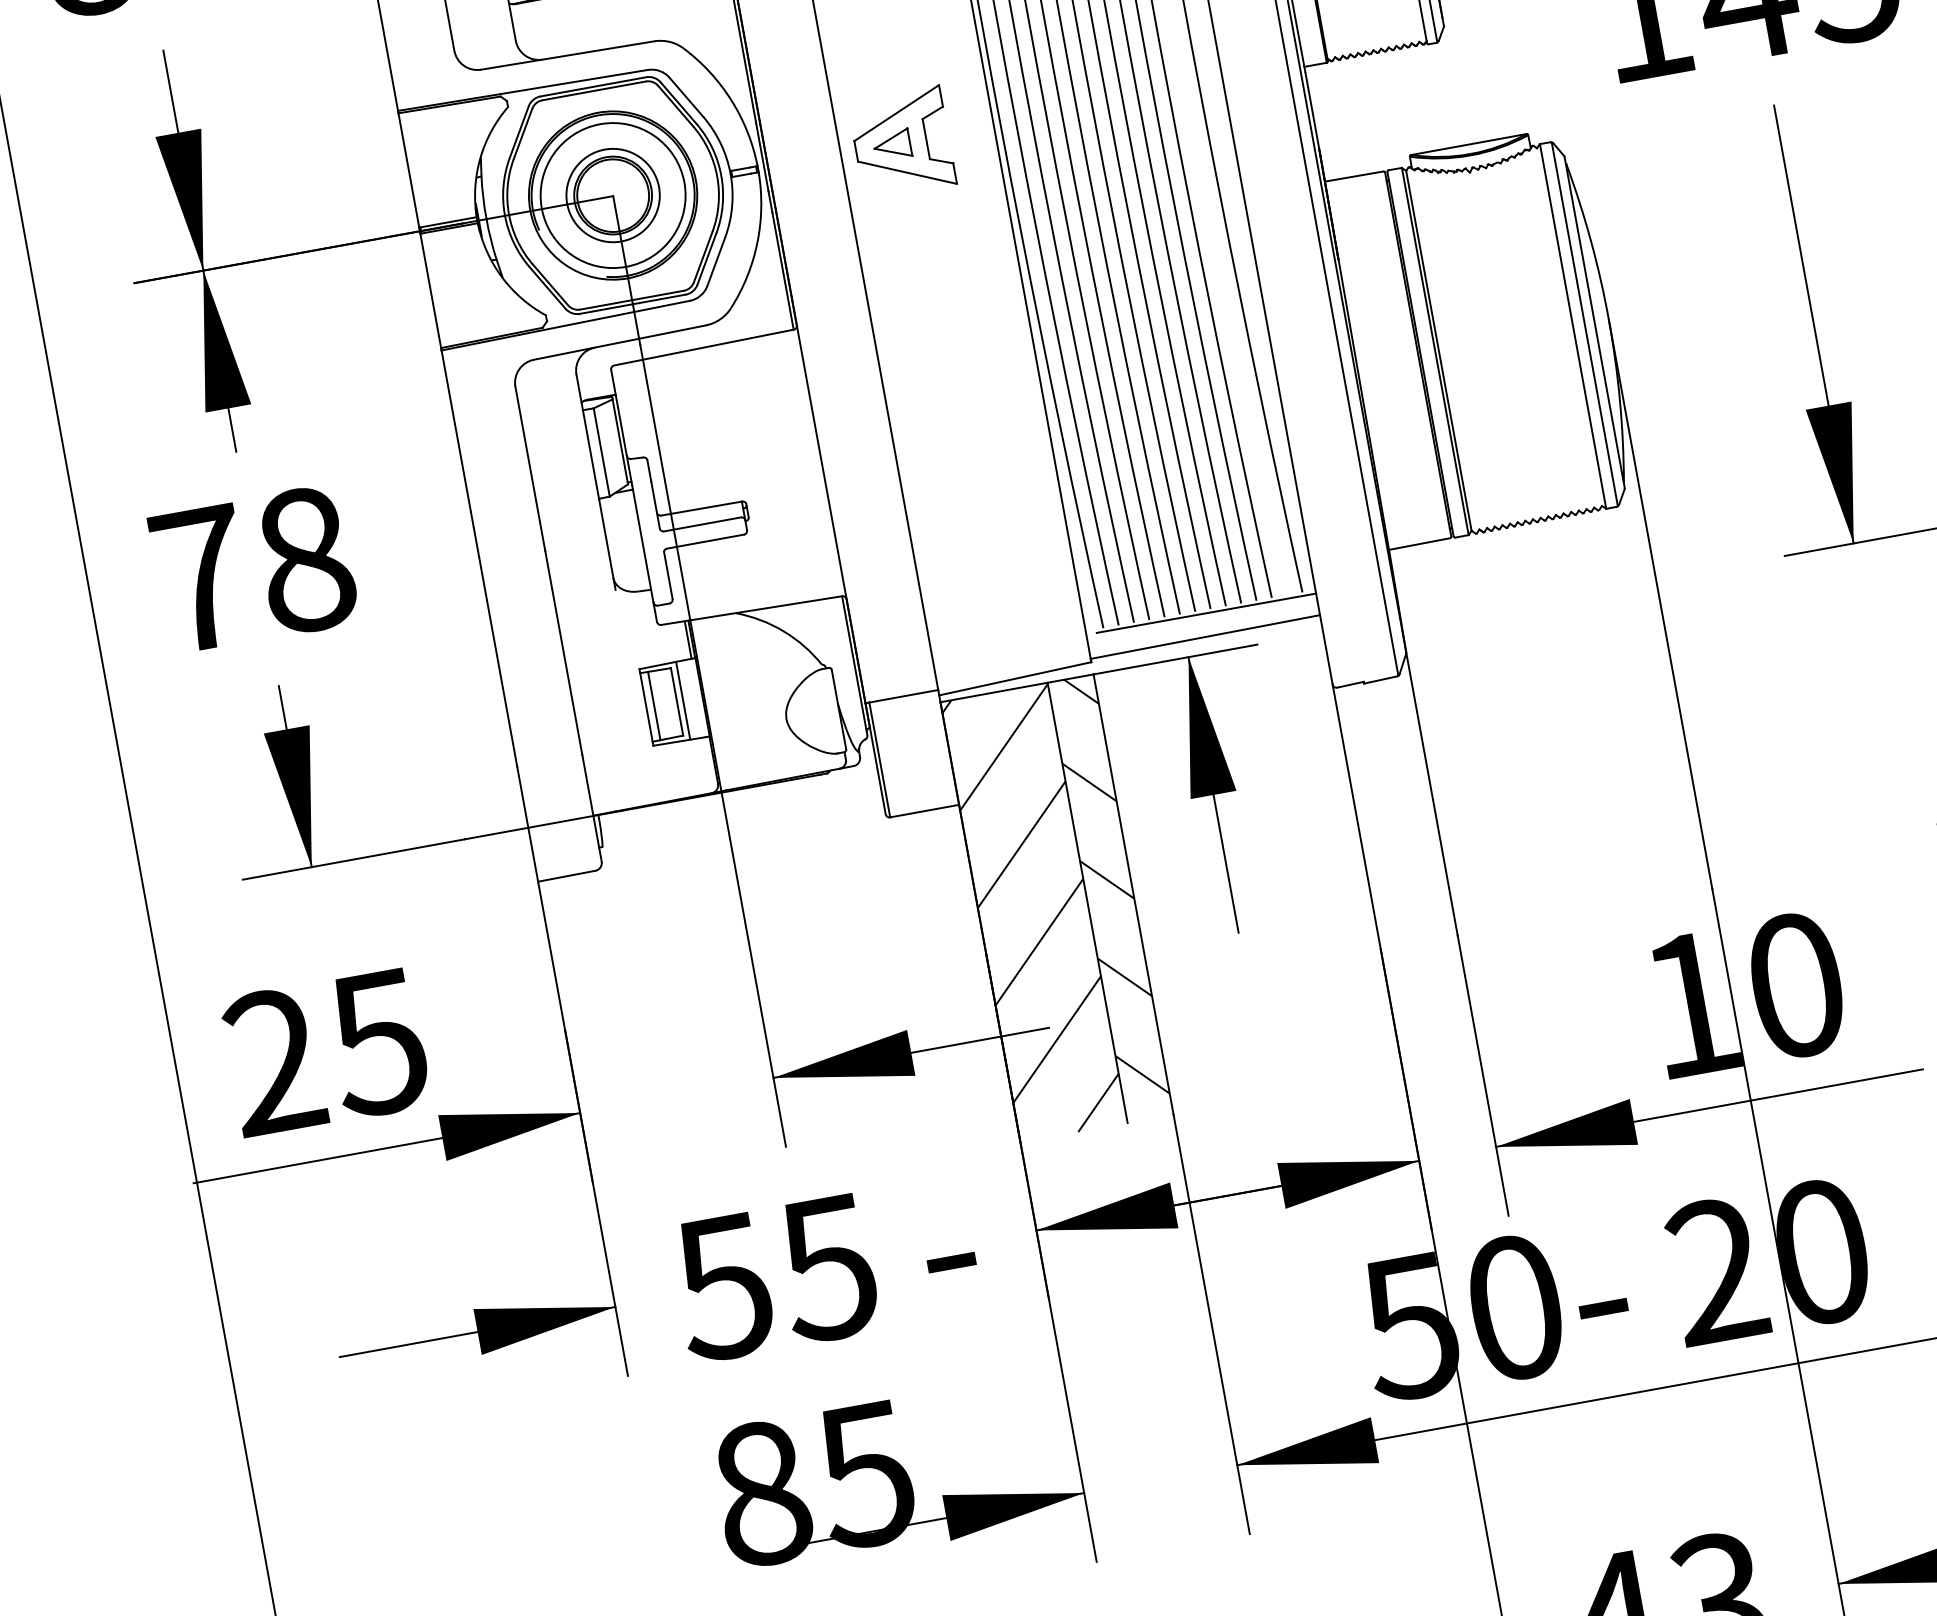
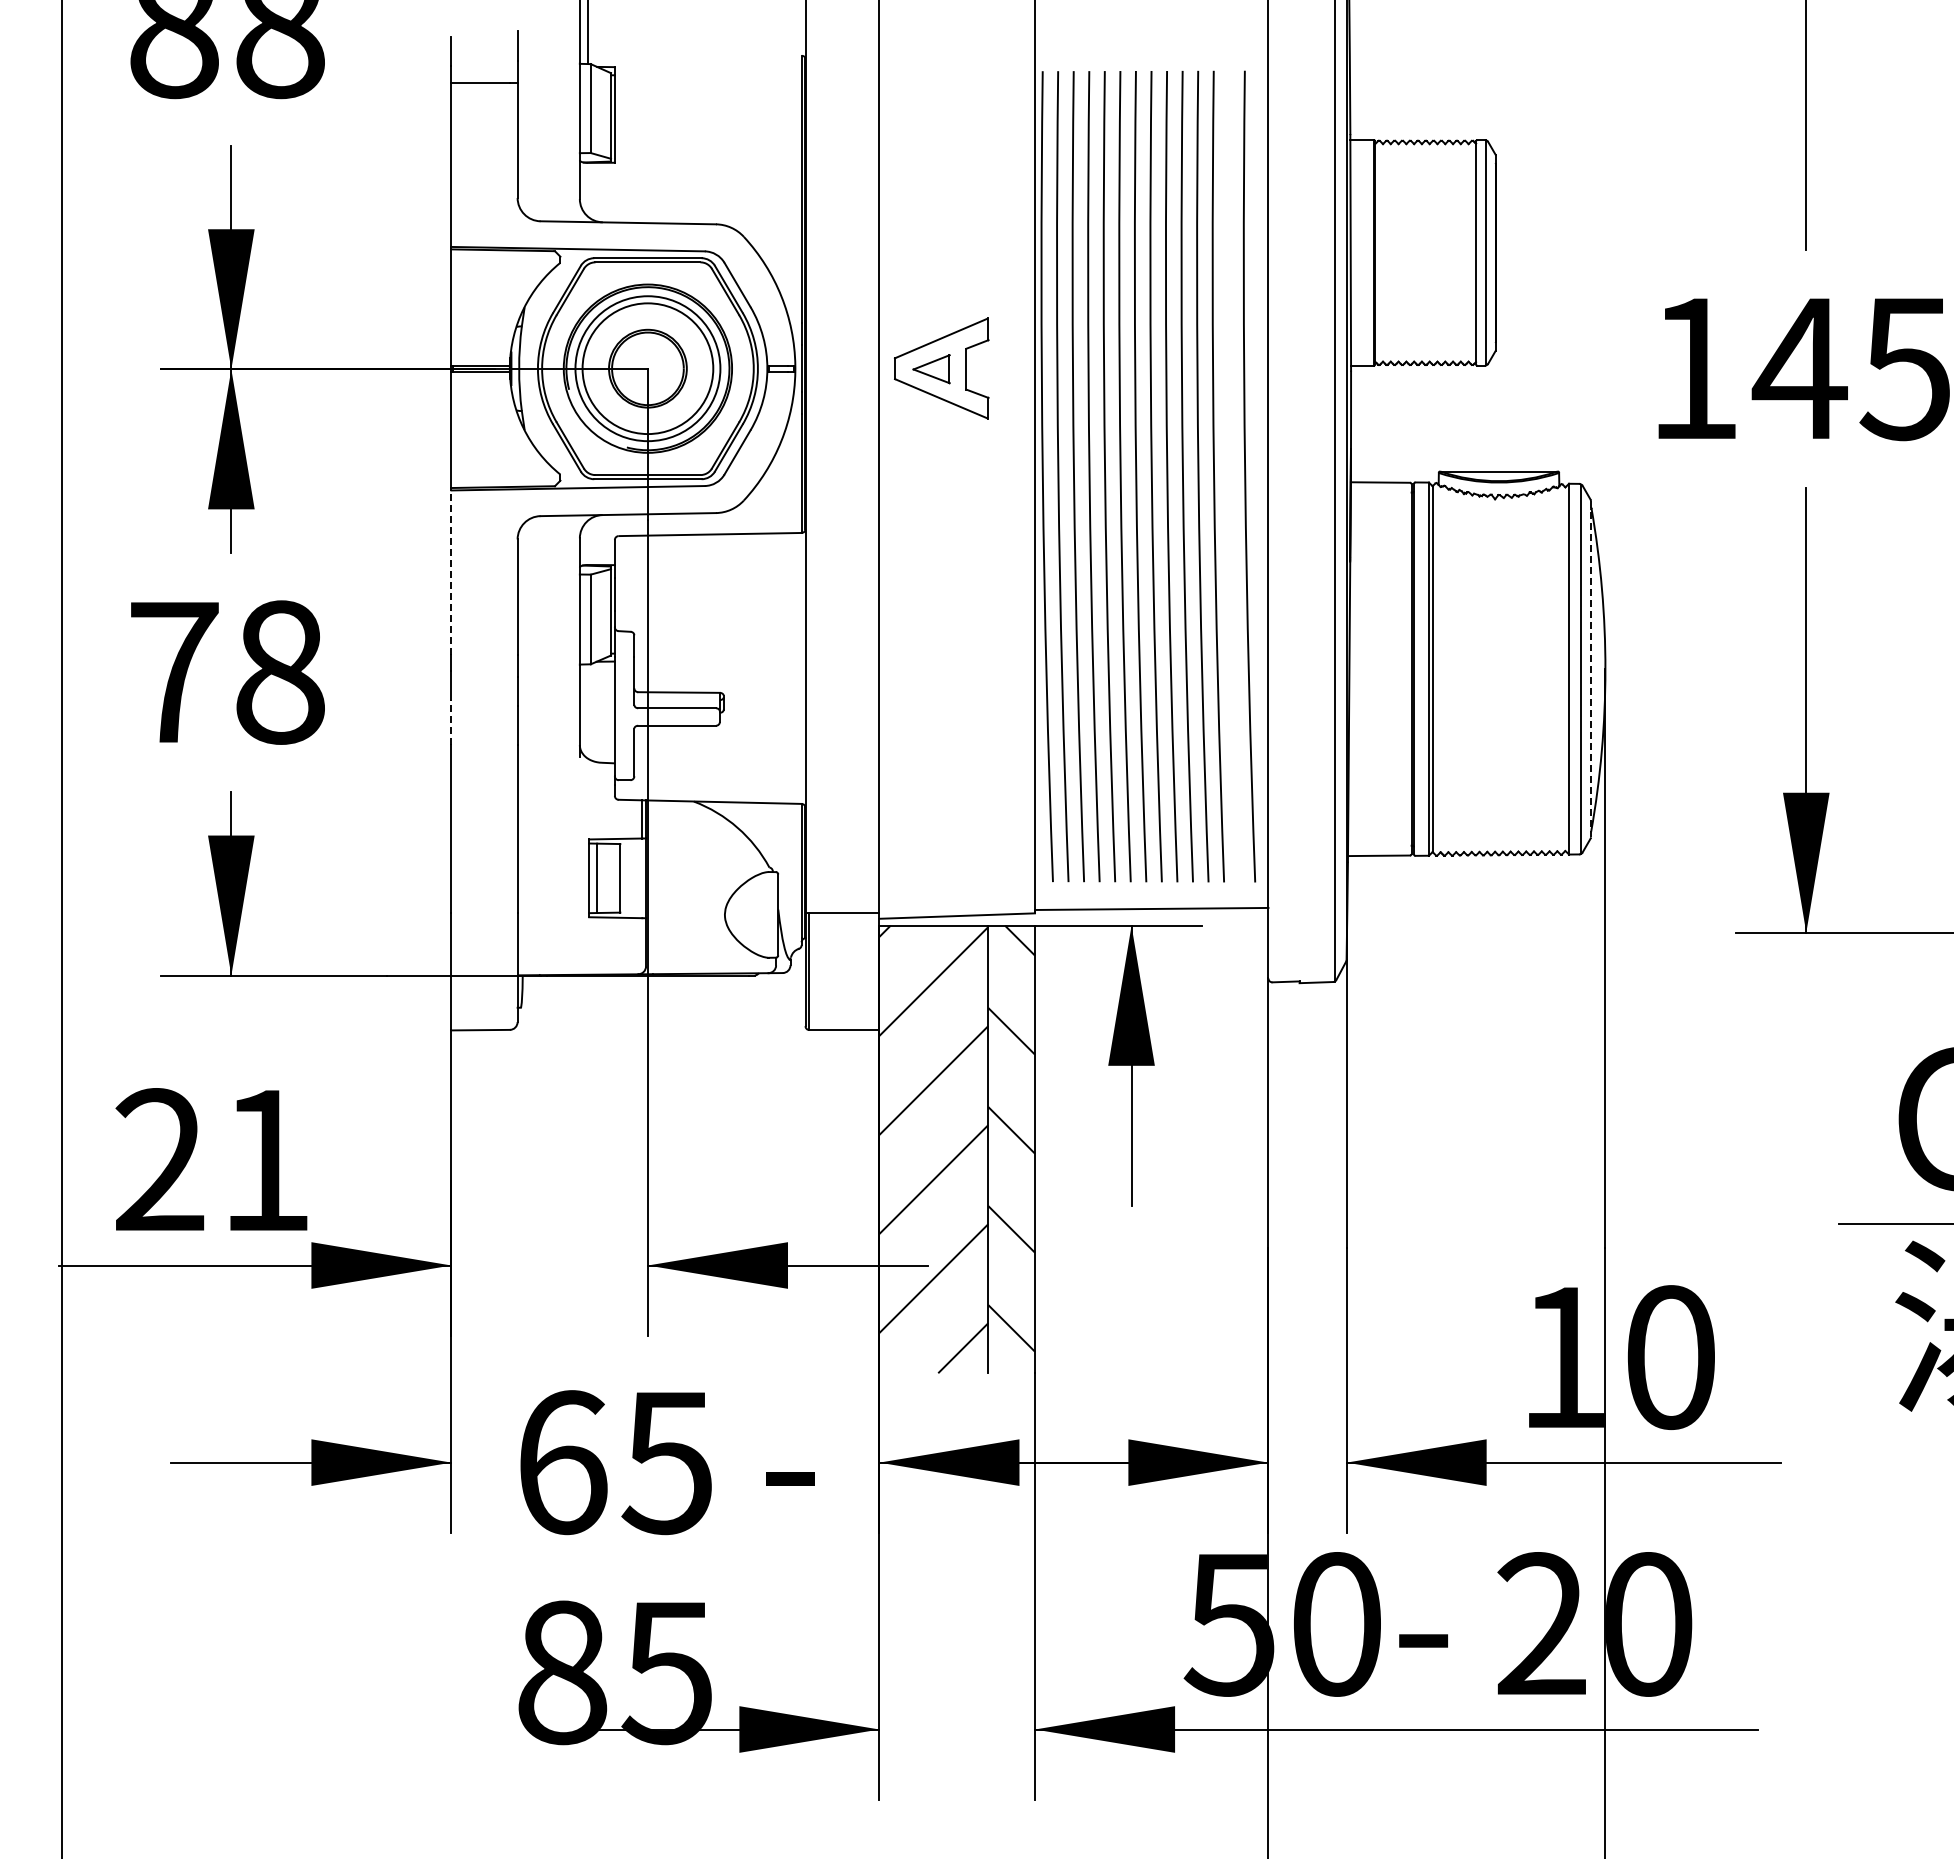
circle: (612, 195) -> (647, 368), size x1.4
line: (1594, 322) -> (1590, 669), solid -> dashed
line: (456, 431) -> (451, 572), solid -> dashed
line: (482, 577) -> (451, 721), solid -> dashed
line: (1205, 613) -> (1156, 885), removed
line: (682, 699) -> (626, 877), removed
text: (377, 1044) -> (264, 1161), 25 -> 21
text: (723, 1287) -> (561, 1462), 55 -> 65

